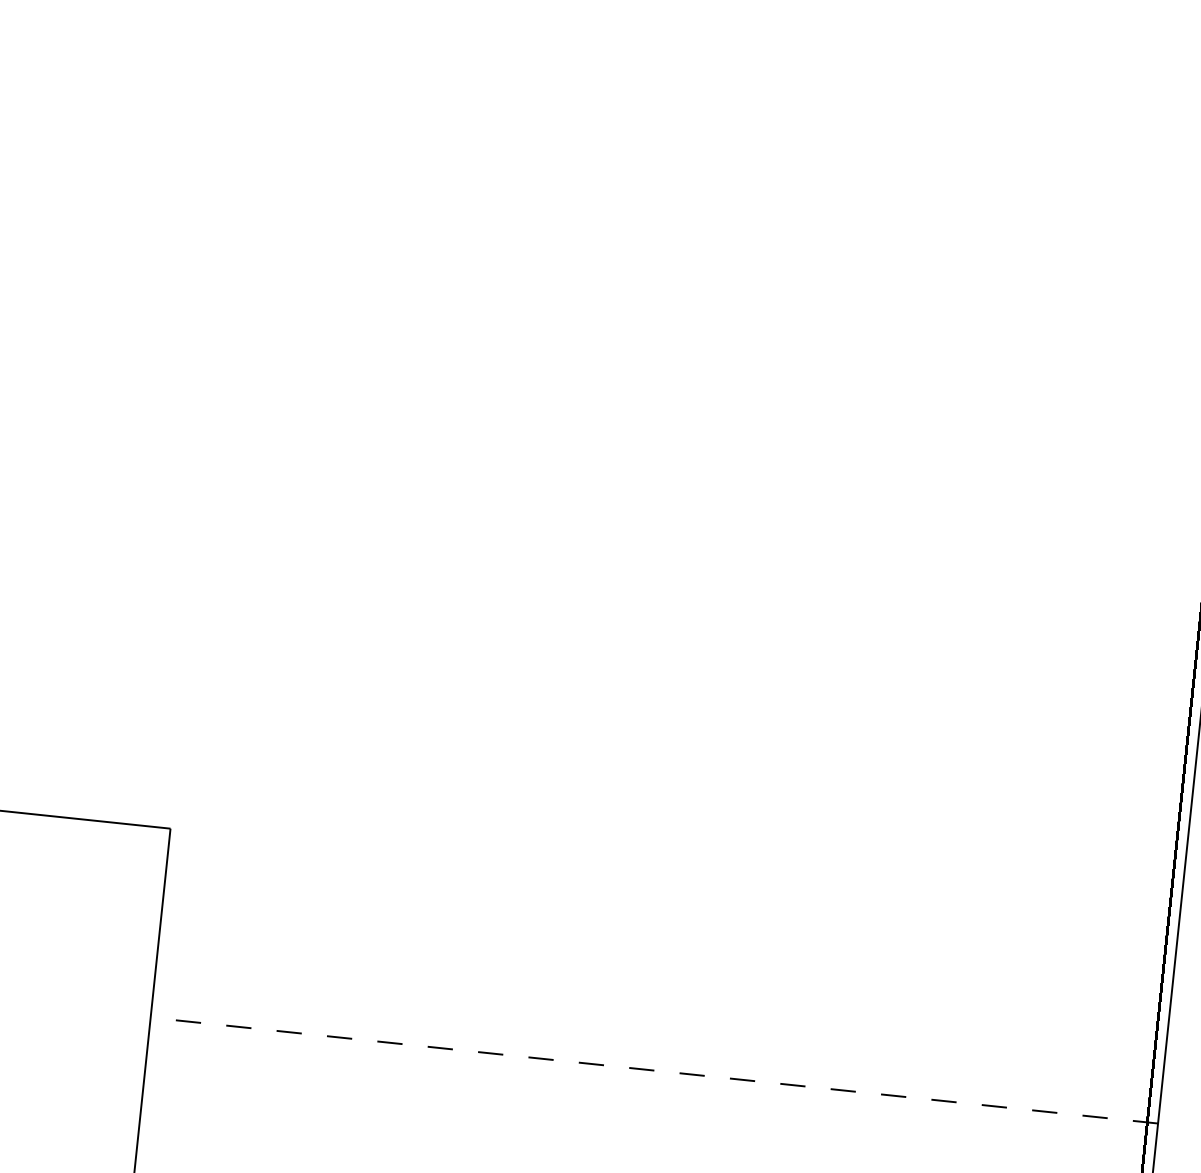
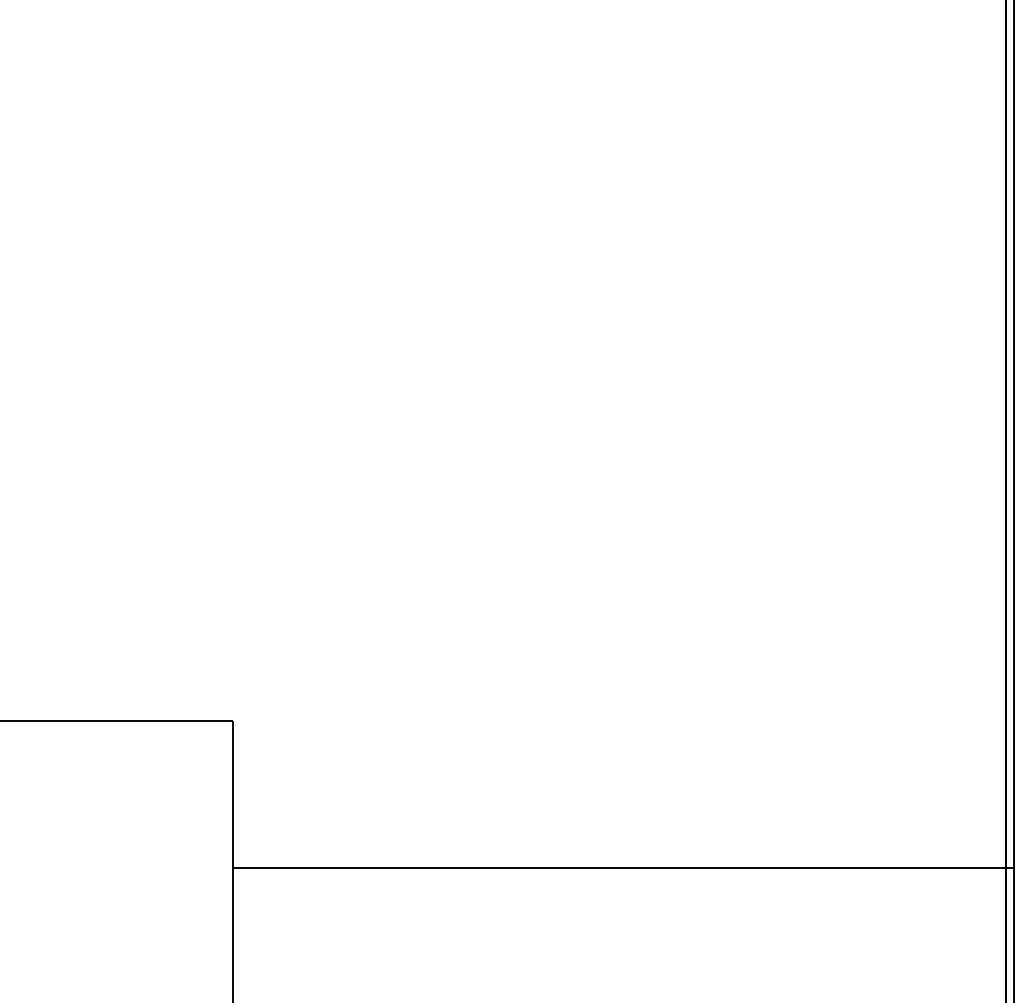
line: (654, 1070) -> (623, 867), dashed -> solid

